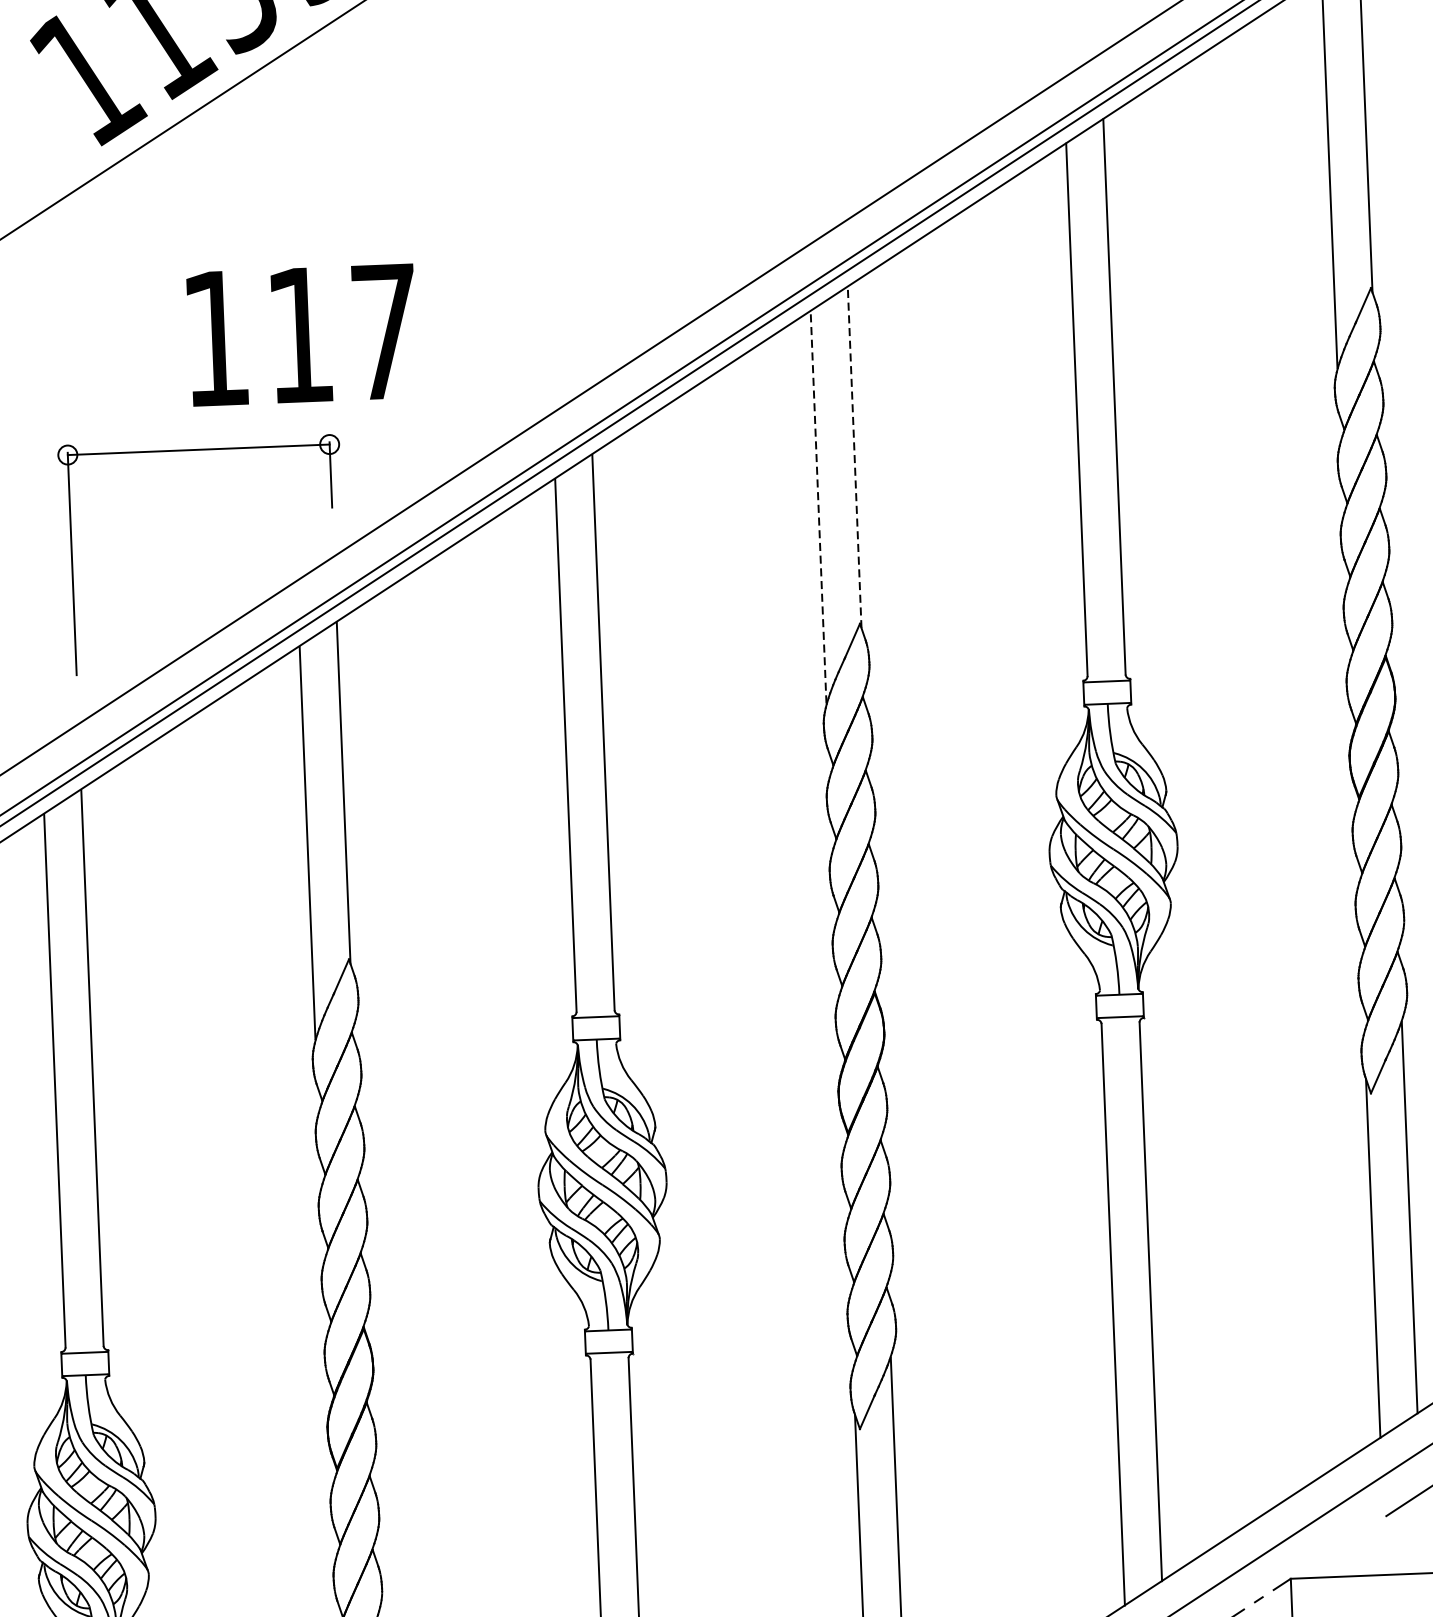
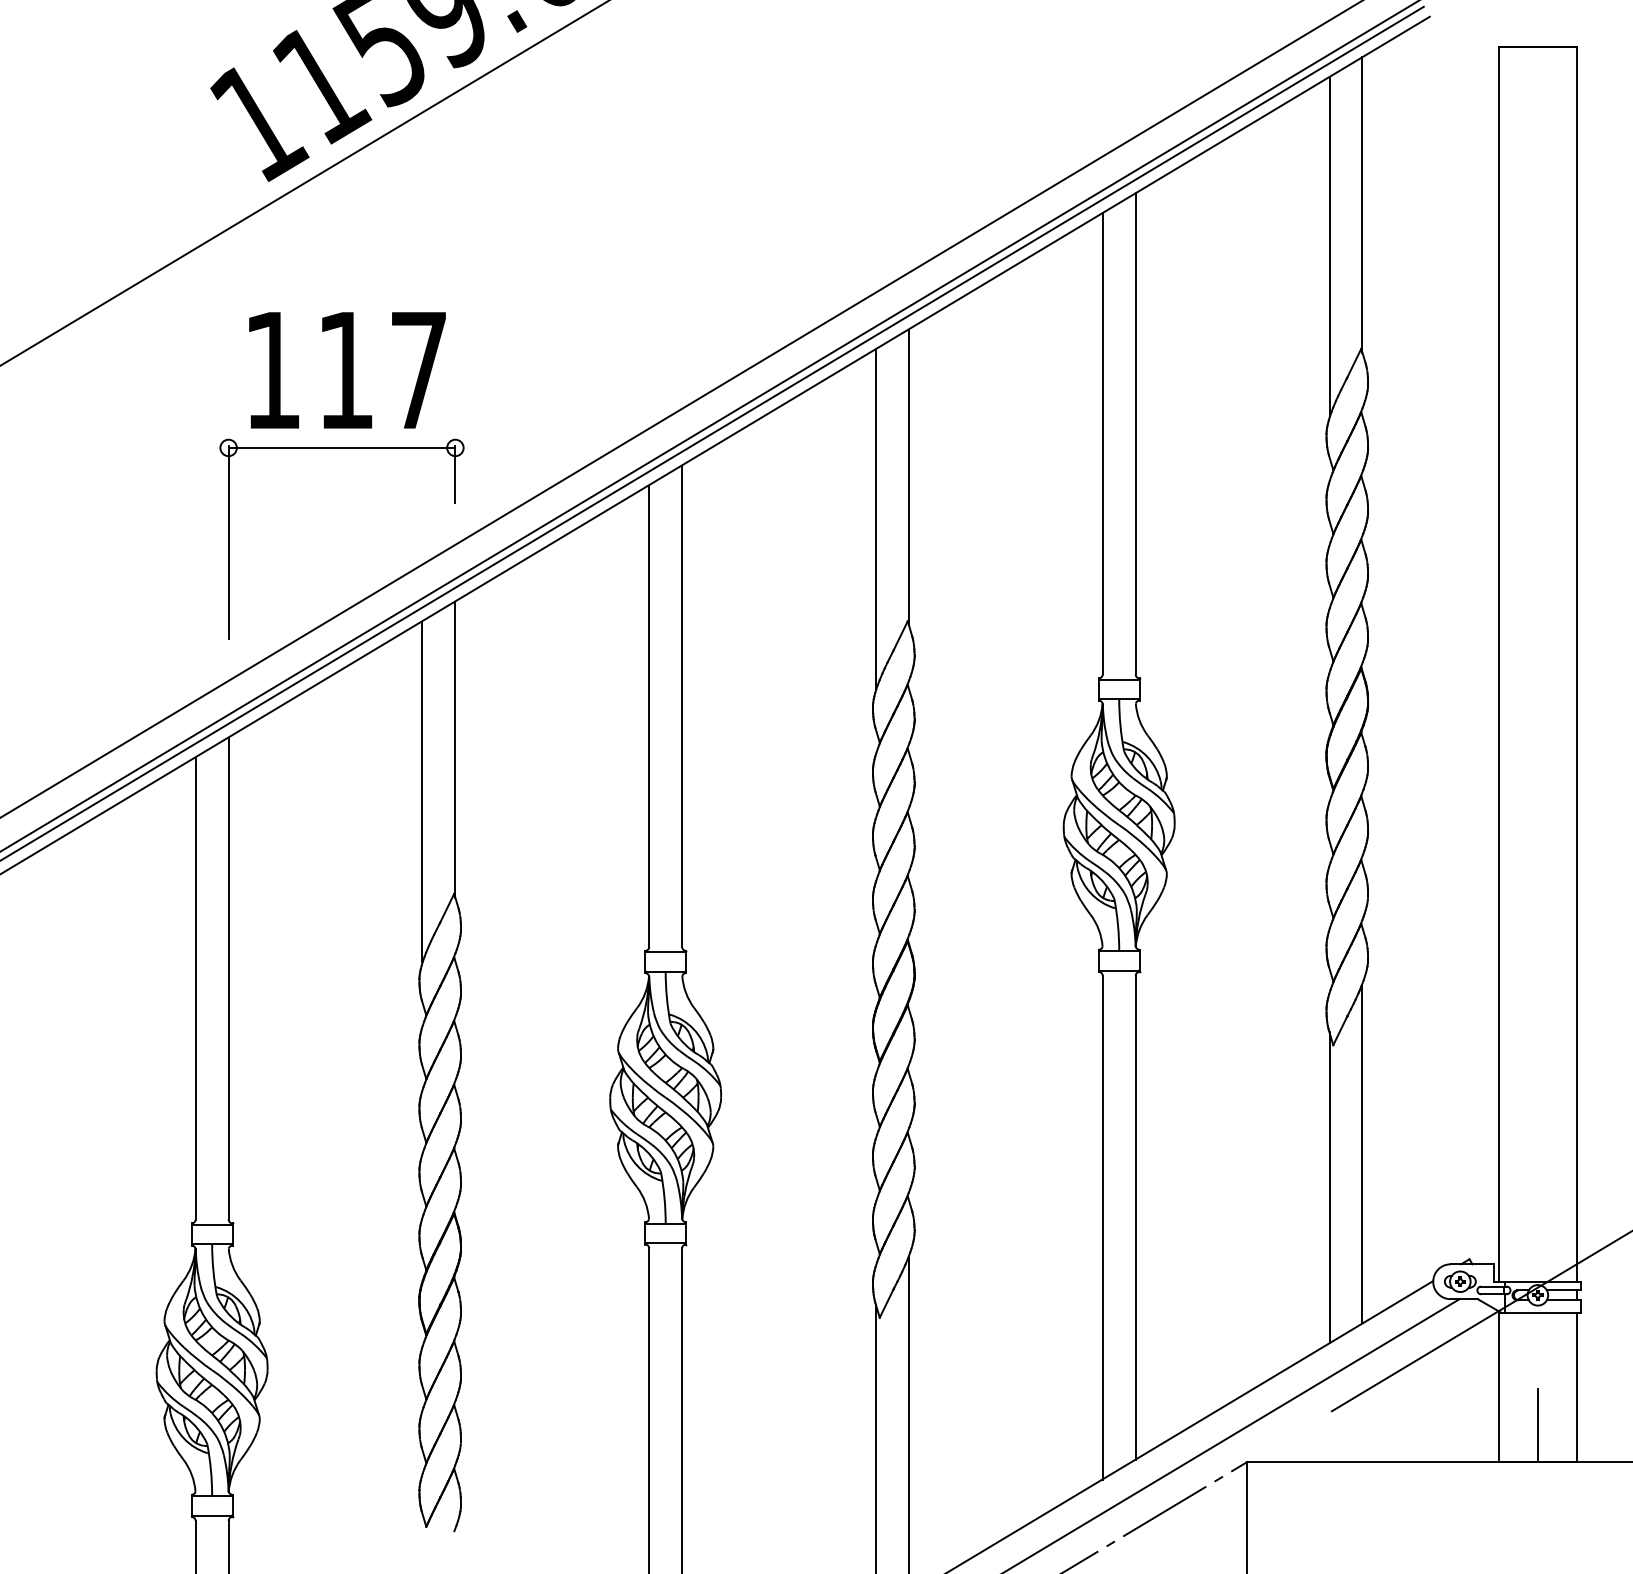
text: (302, 335) -> (347, 370), moved
line: (854, 457) -> (908, 477), dashed -> solid
line: (818, 507) -> (875, 519), dashed -> solid

